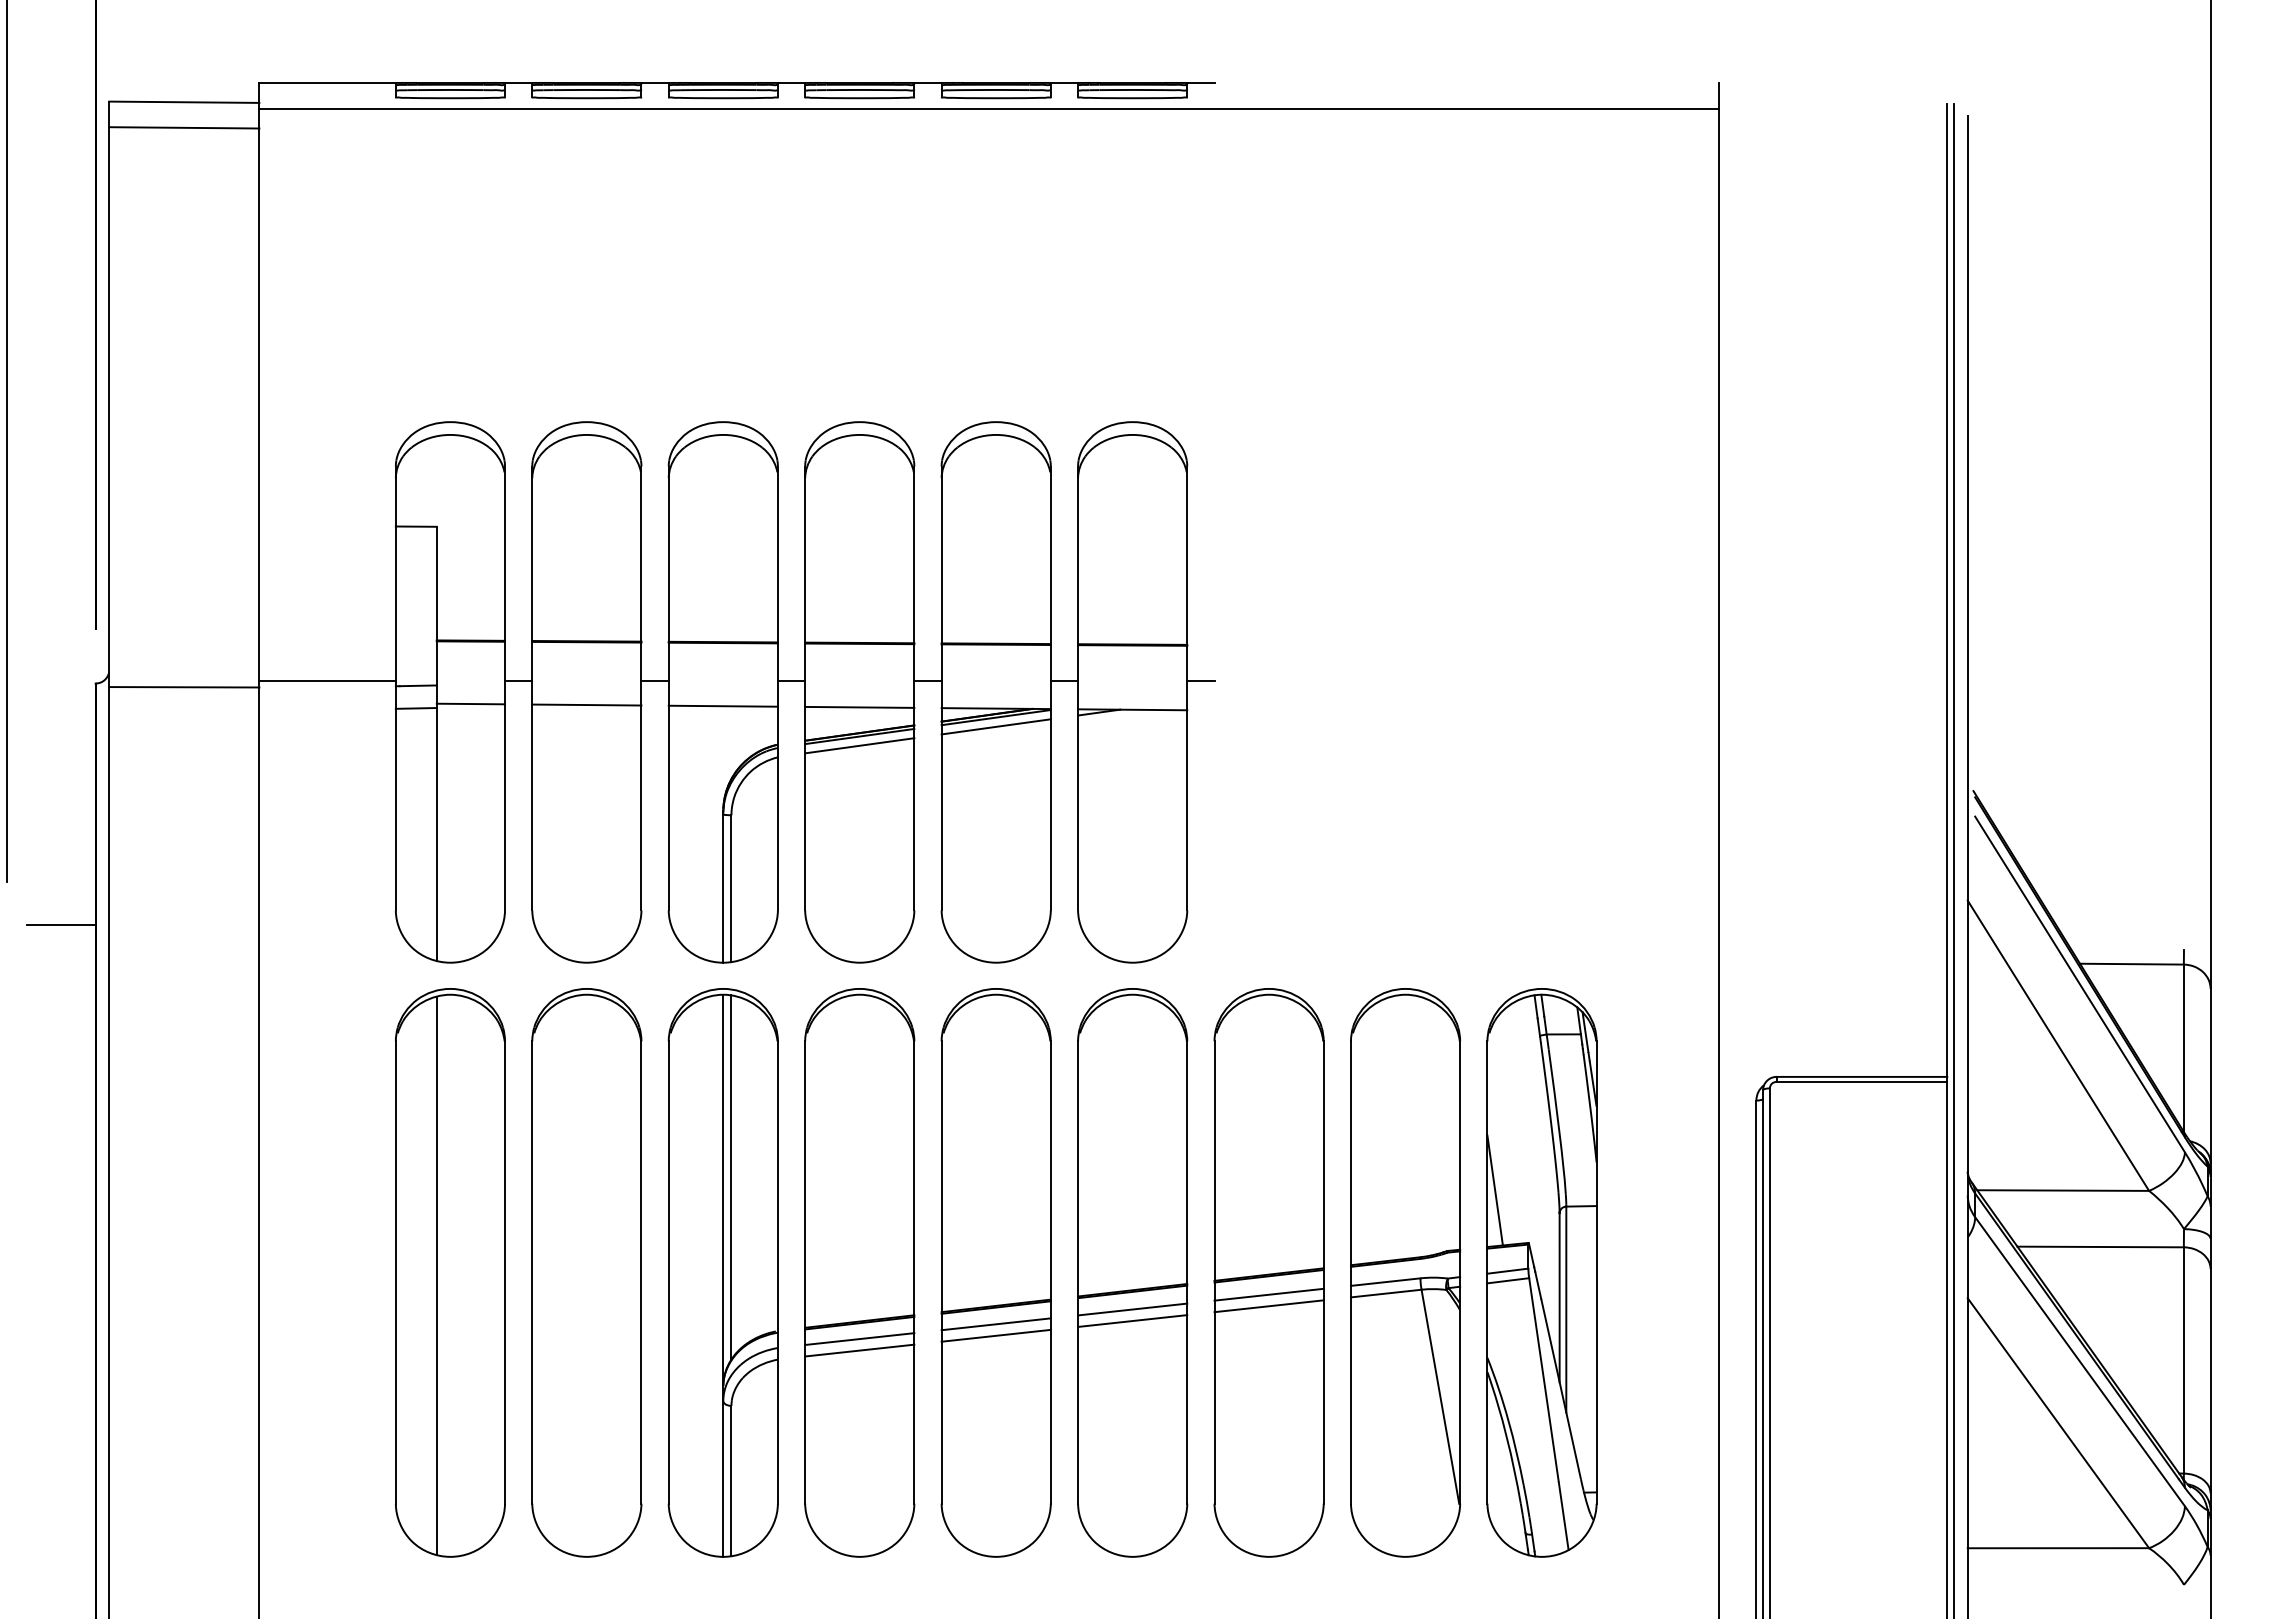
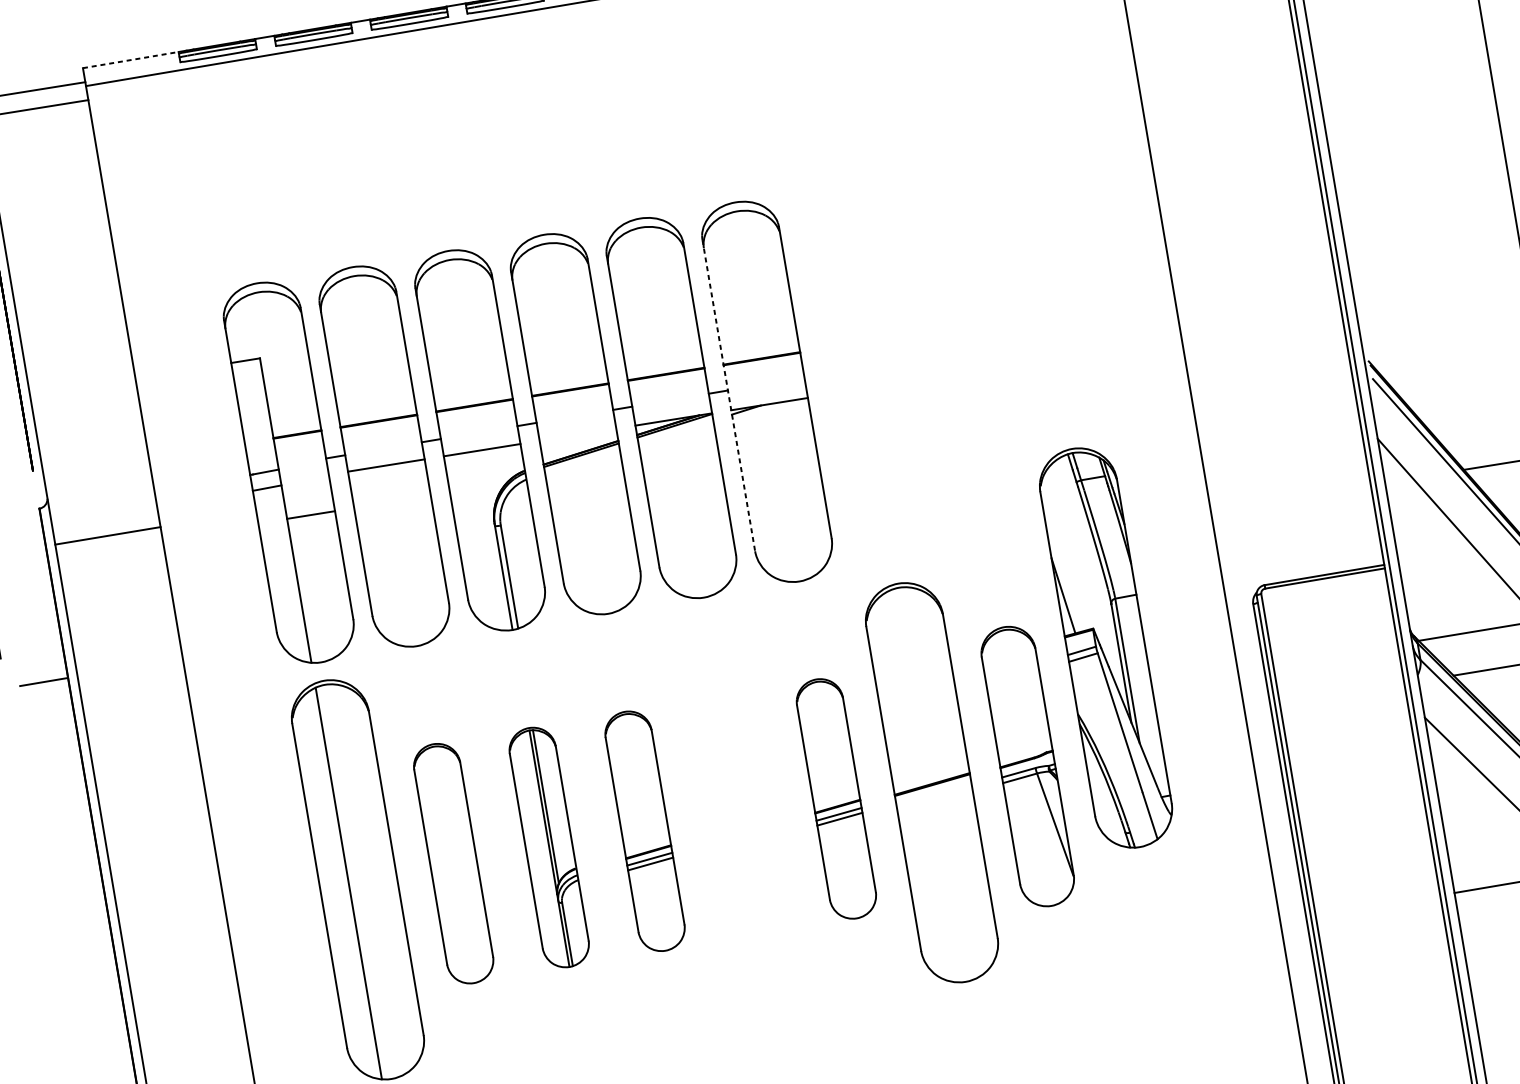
line: (328, 82) -> (131, 59), solid -> dashed
line: (327, 681) -> (201, 479), removed
line: (1200, 681) -> (813, 376), removed
line: (184, 687) -> (108, 536), moved
line: (1078, 688) -> (729, 395), solid -> dashed
line: (470, 703) -> (310, 514), moved
line: (859, 706) -> (577, 434), removed
line: (995, 726) -> (675, 432), removed
line: (859, 745) -> (582, 461), removed
part: (586, 1272) -> (453, 863), size x0.6
part: (722, 1272) -> (548, 847), size x0.6
part: (859, 1272) -> (644, 831), size x0.6
part: (995, 1272) -> (740, 814), removed
part: (1132, 1272) -> (836, 798), size x0.6
part: (1405, 1272) -> (1027, 766), size x0.7
part: (1541, 1272) -> (1105, 647), moved
line: (1268, 1294) -> (934, 797), removed
line: (1268, 1306) -> (935, 806), removed

